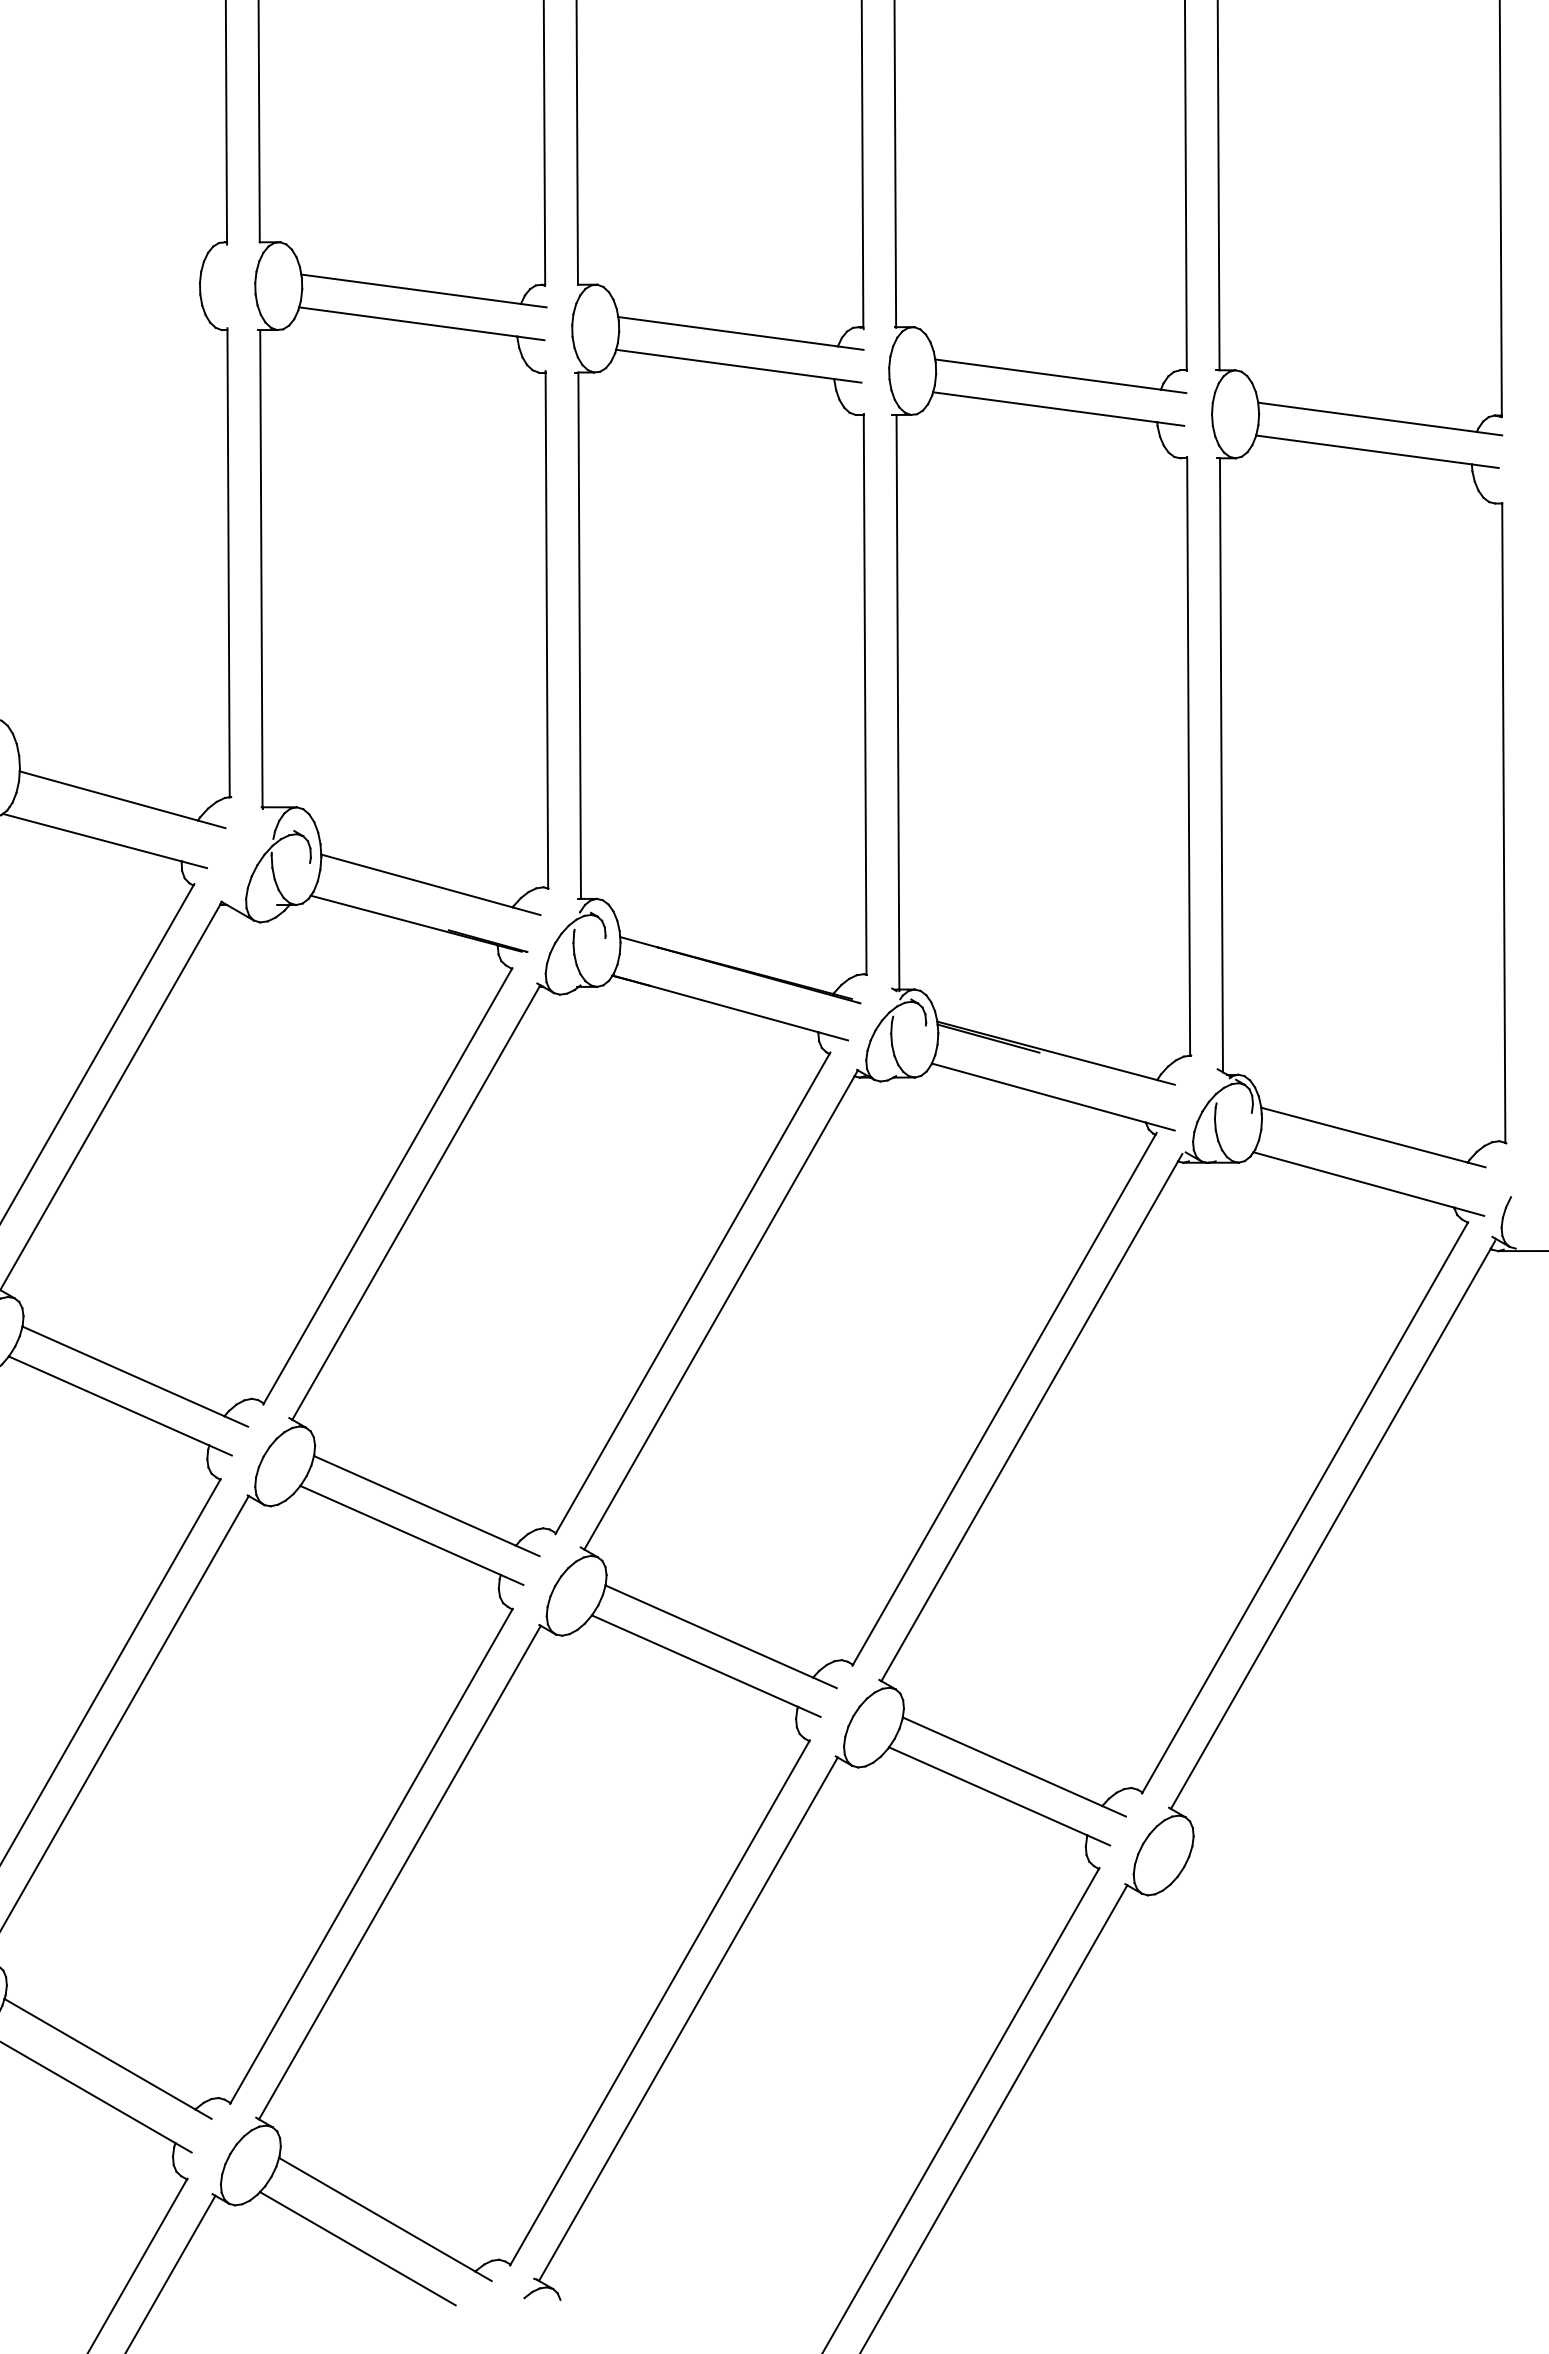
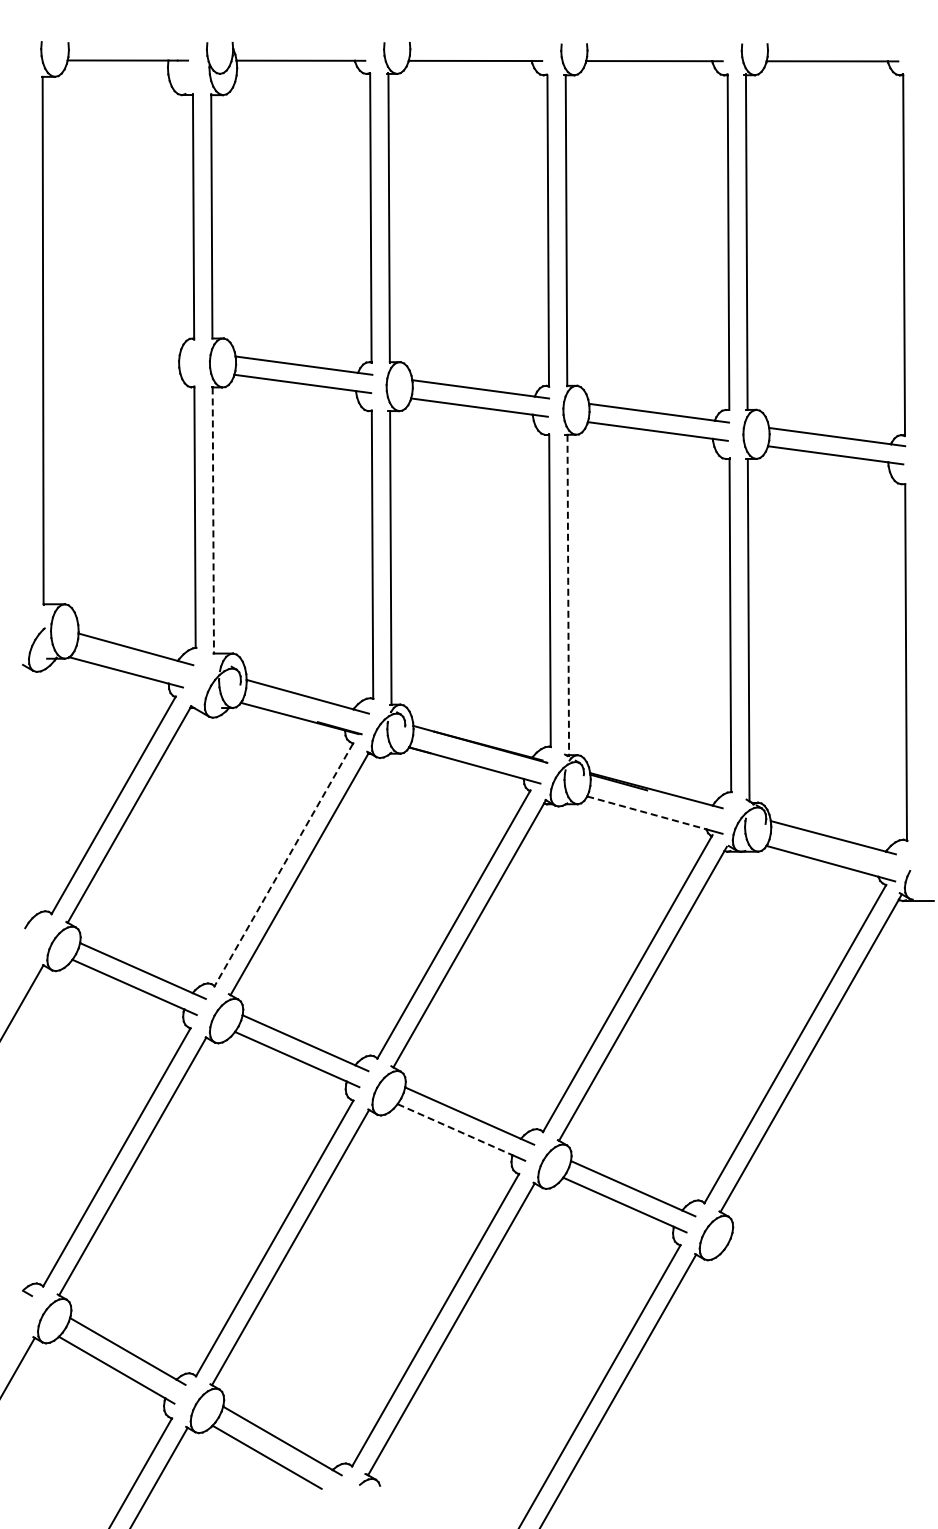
line: (261, 570) -> (213, 521), solid -> dashed
line: (898, 703) -> (568, 595), solid -> dashed
line: (1038, 1092) -> (646, 812), solid -> dashed
line: (387, 1187) -> (283, 865), solid -> dashed
line: (695, 1660) -> (455, 1129), solid -> dashed

